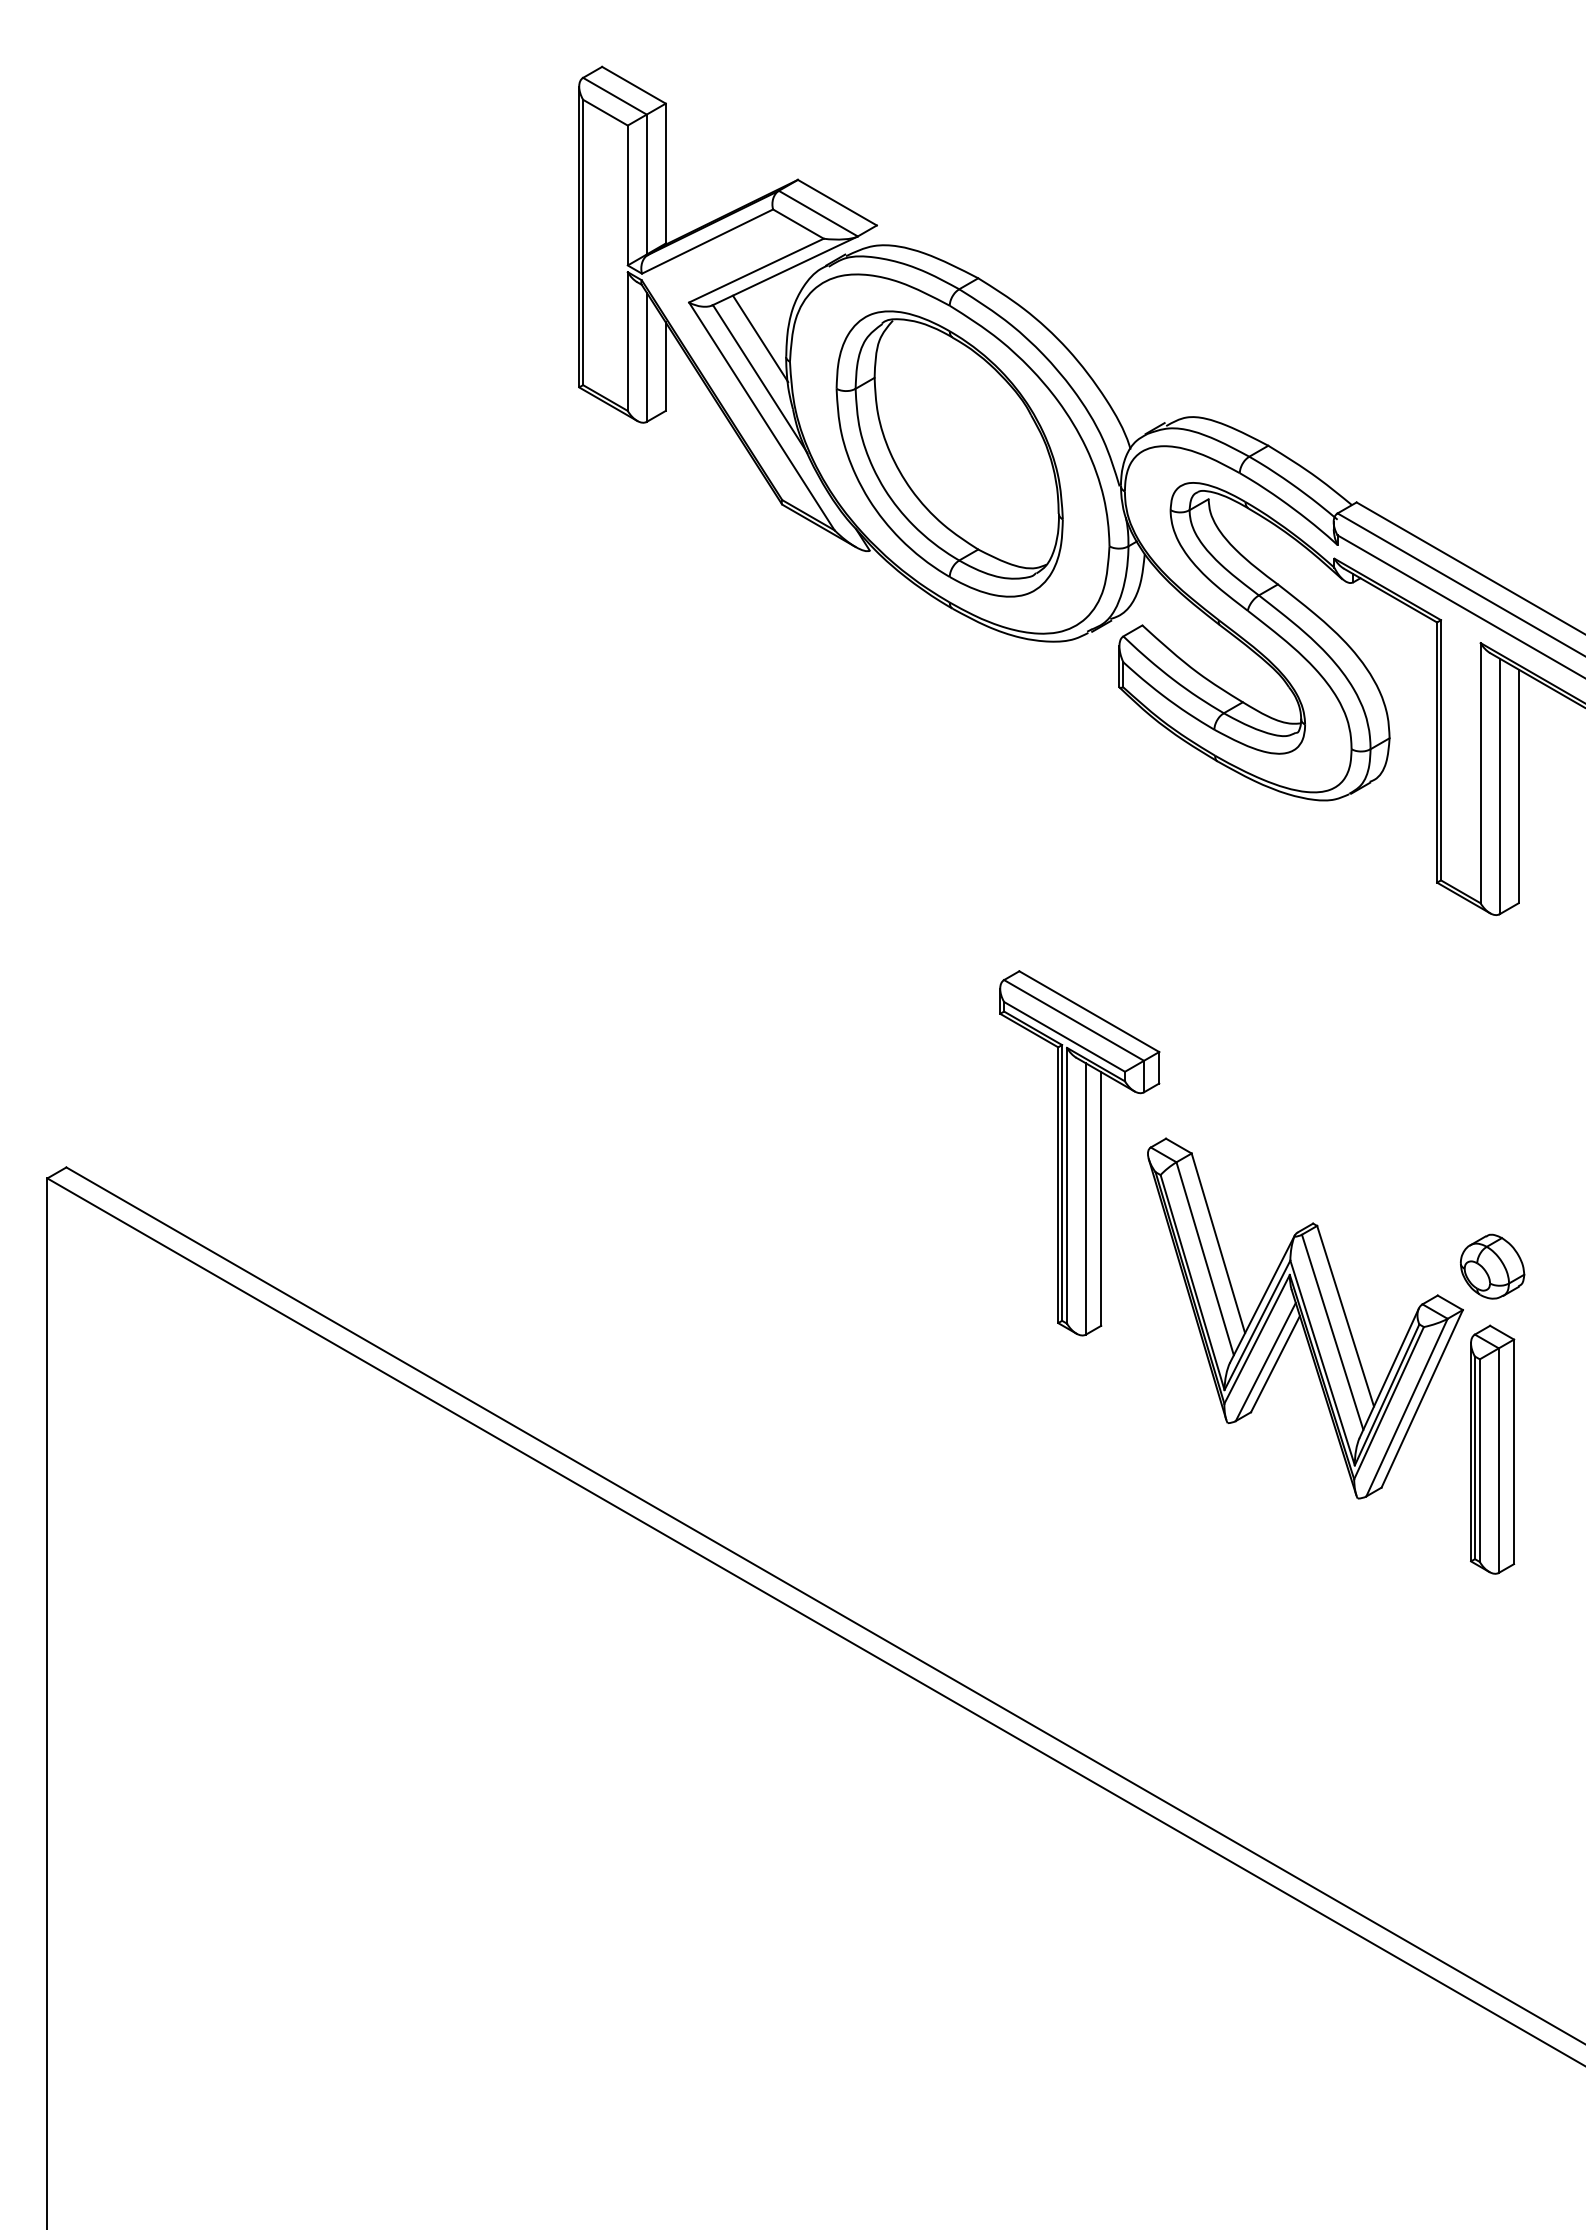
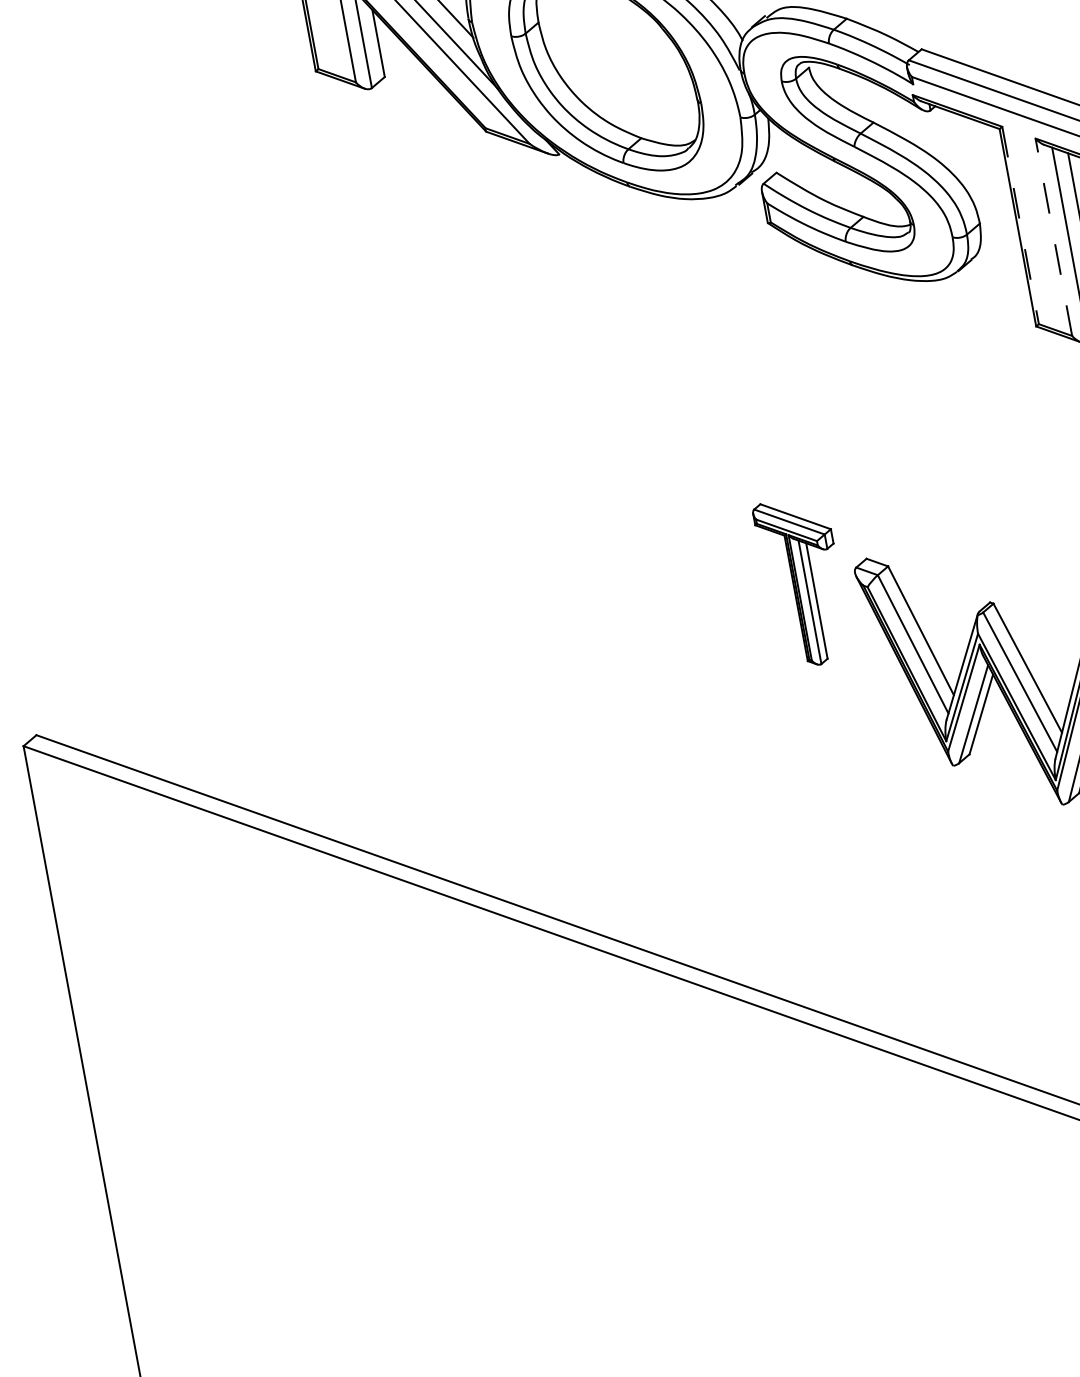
line: (1441, 750) -> (1020, 225), solid -> dashed
line: (1480, 772) -> (1053, 236), solid -> dashed
part: (1079, 1153) -> (803, 582), size x0.6

